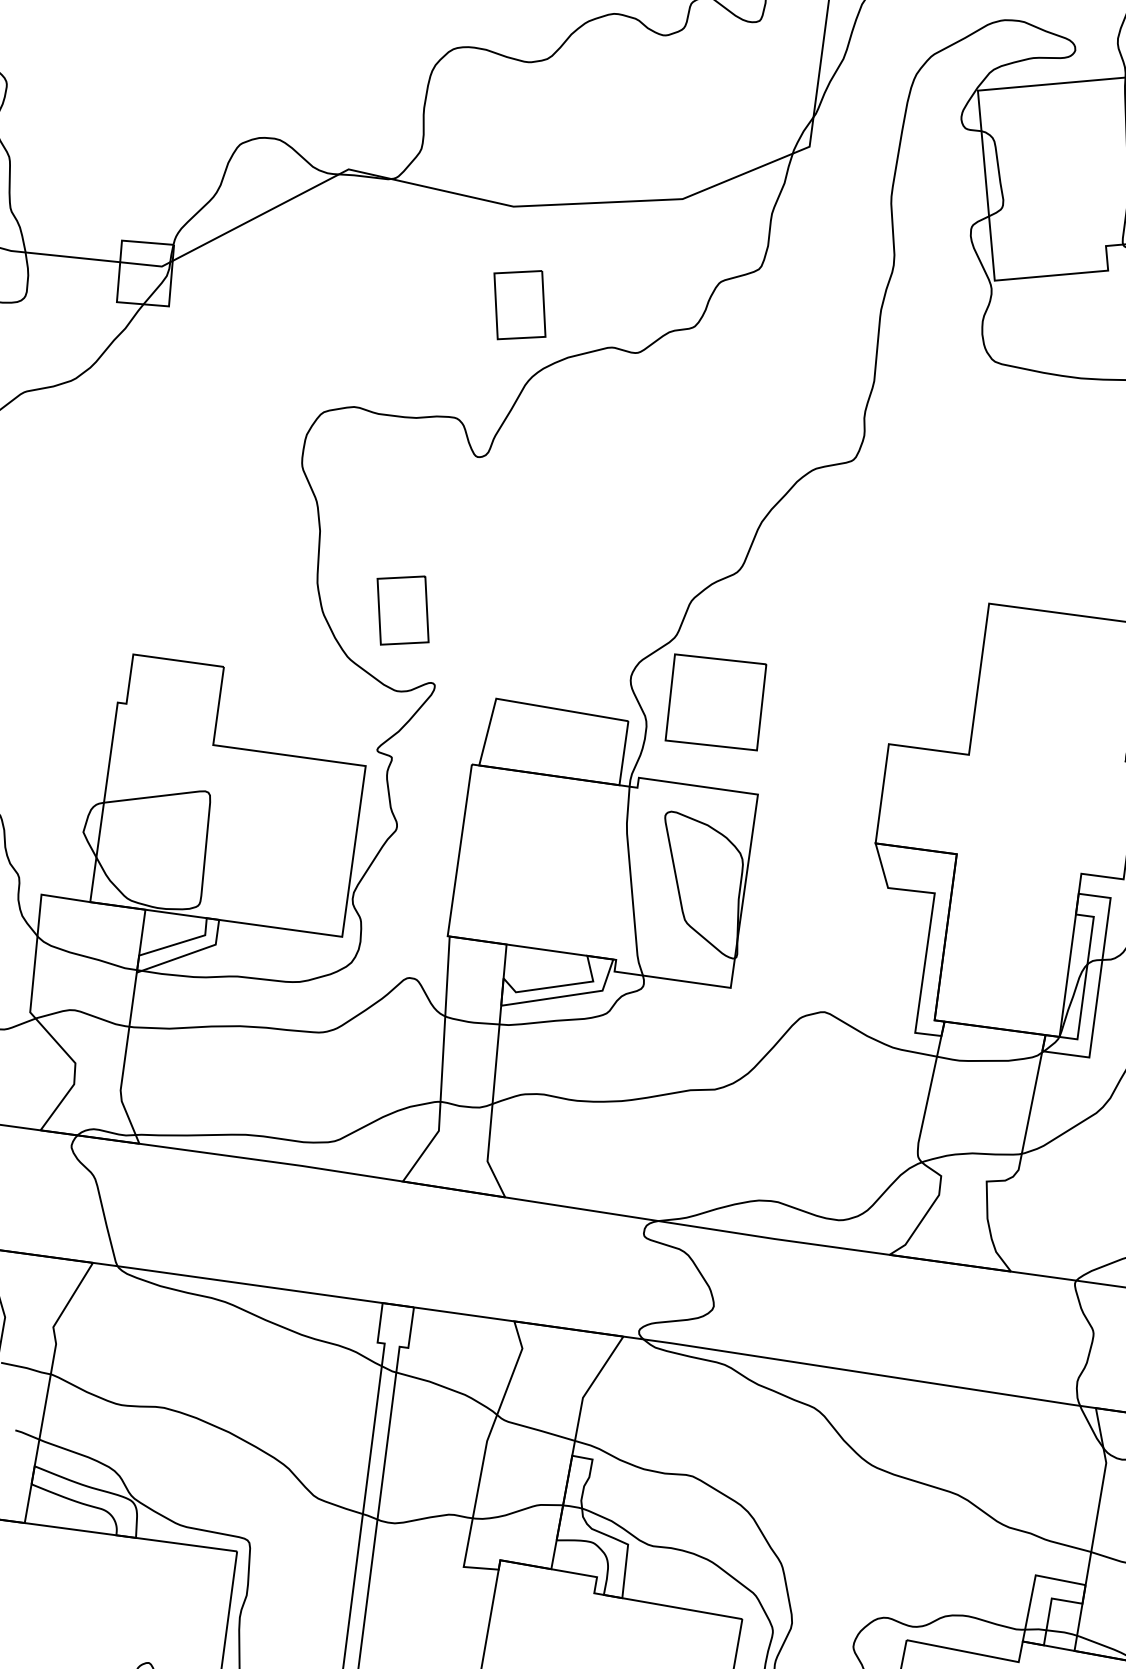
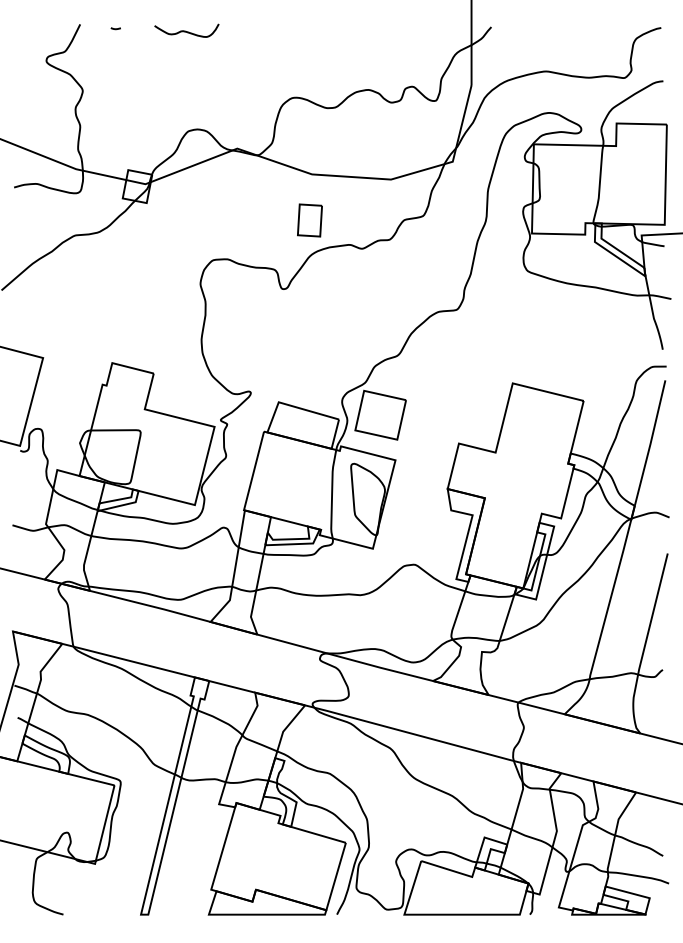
part: (402, 610) -> (239, 356), removed

